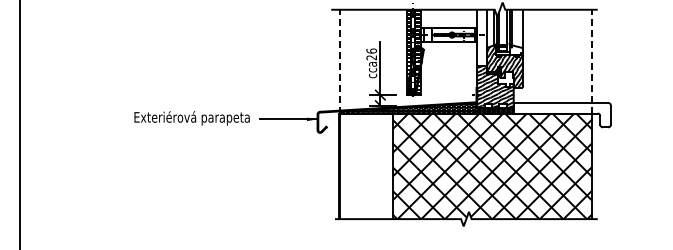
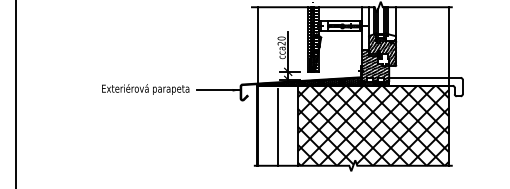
text: (371, 50) -> (281, 38), cca26 -> cca20
line: (340, 61) -> (258, 46), dashed -> solid
line: (592, 61) -> (448, 46), dashed -> solid
line: (366, 168) -> (277, 127), added

